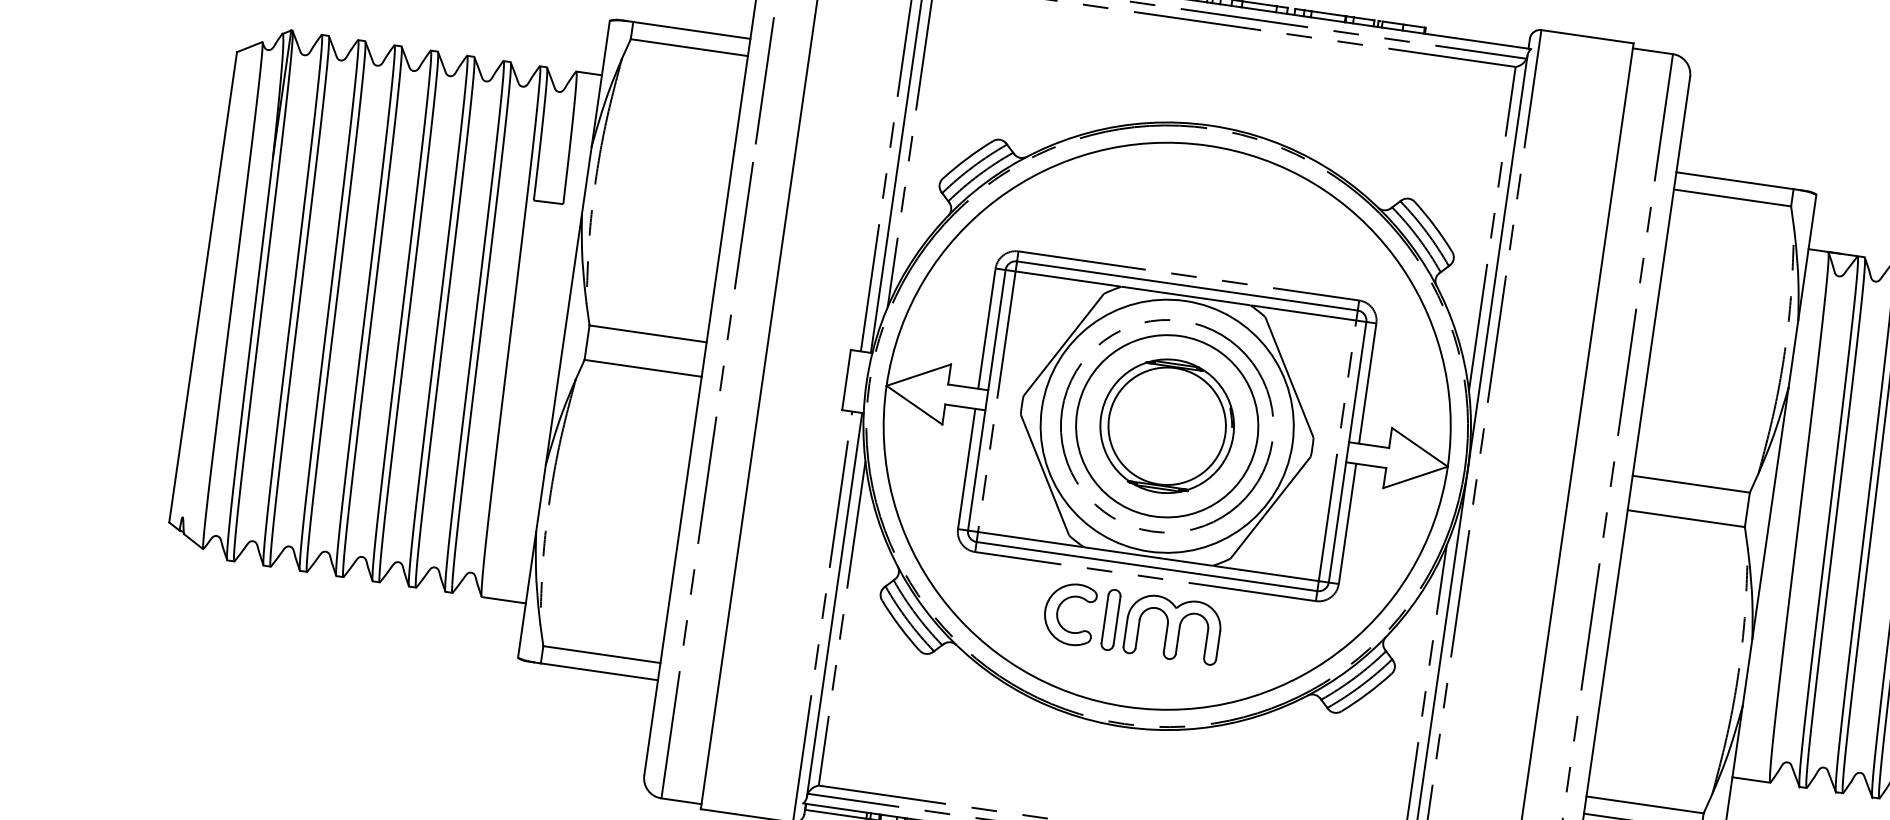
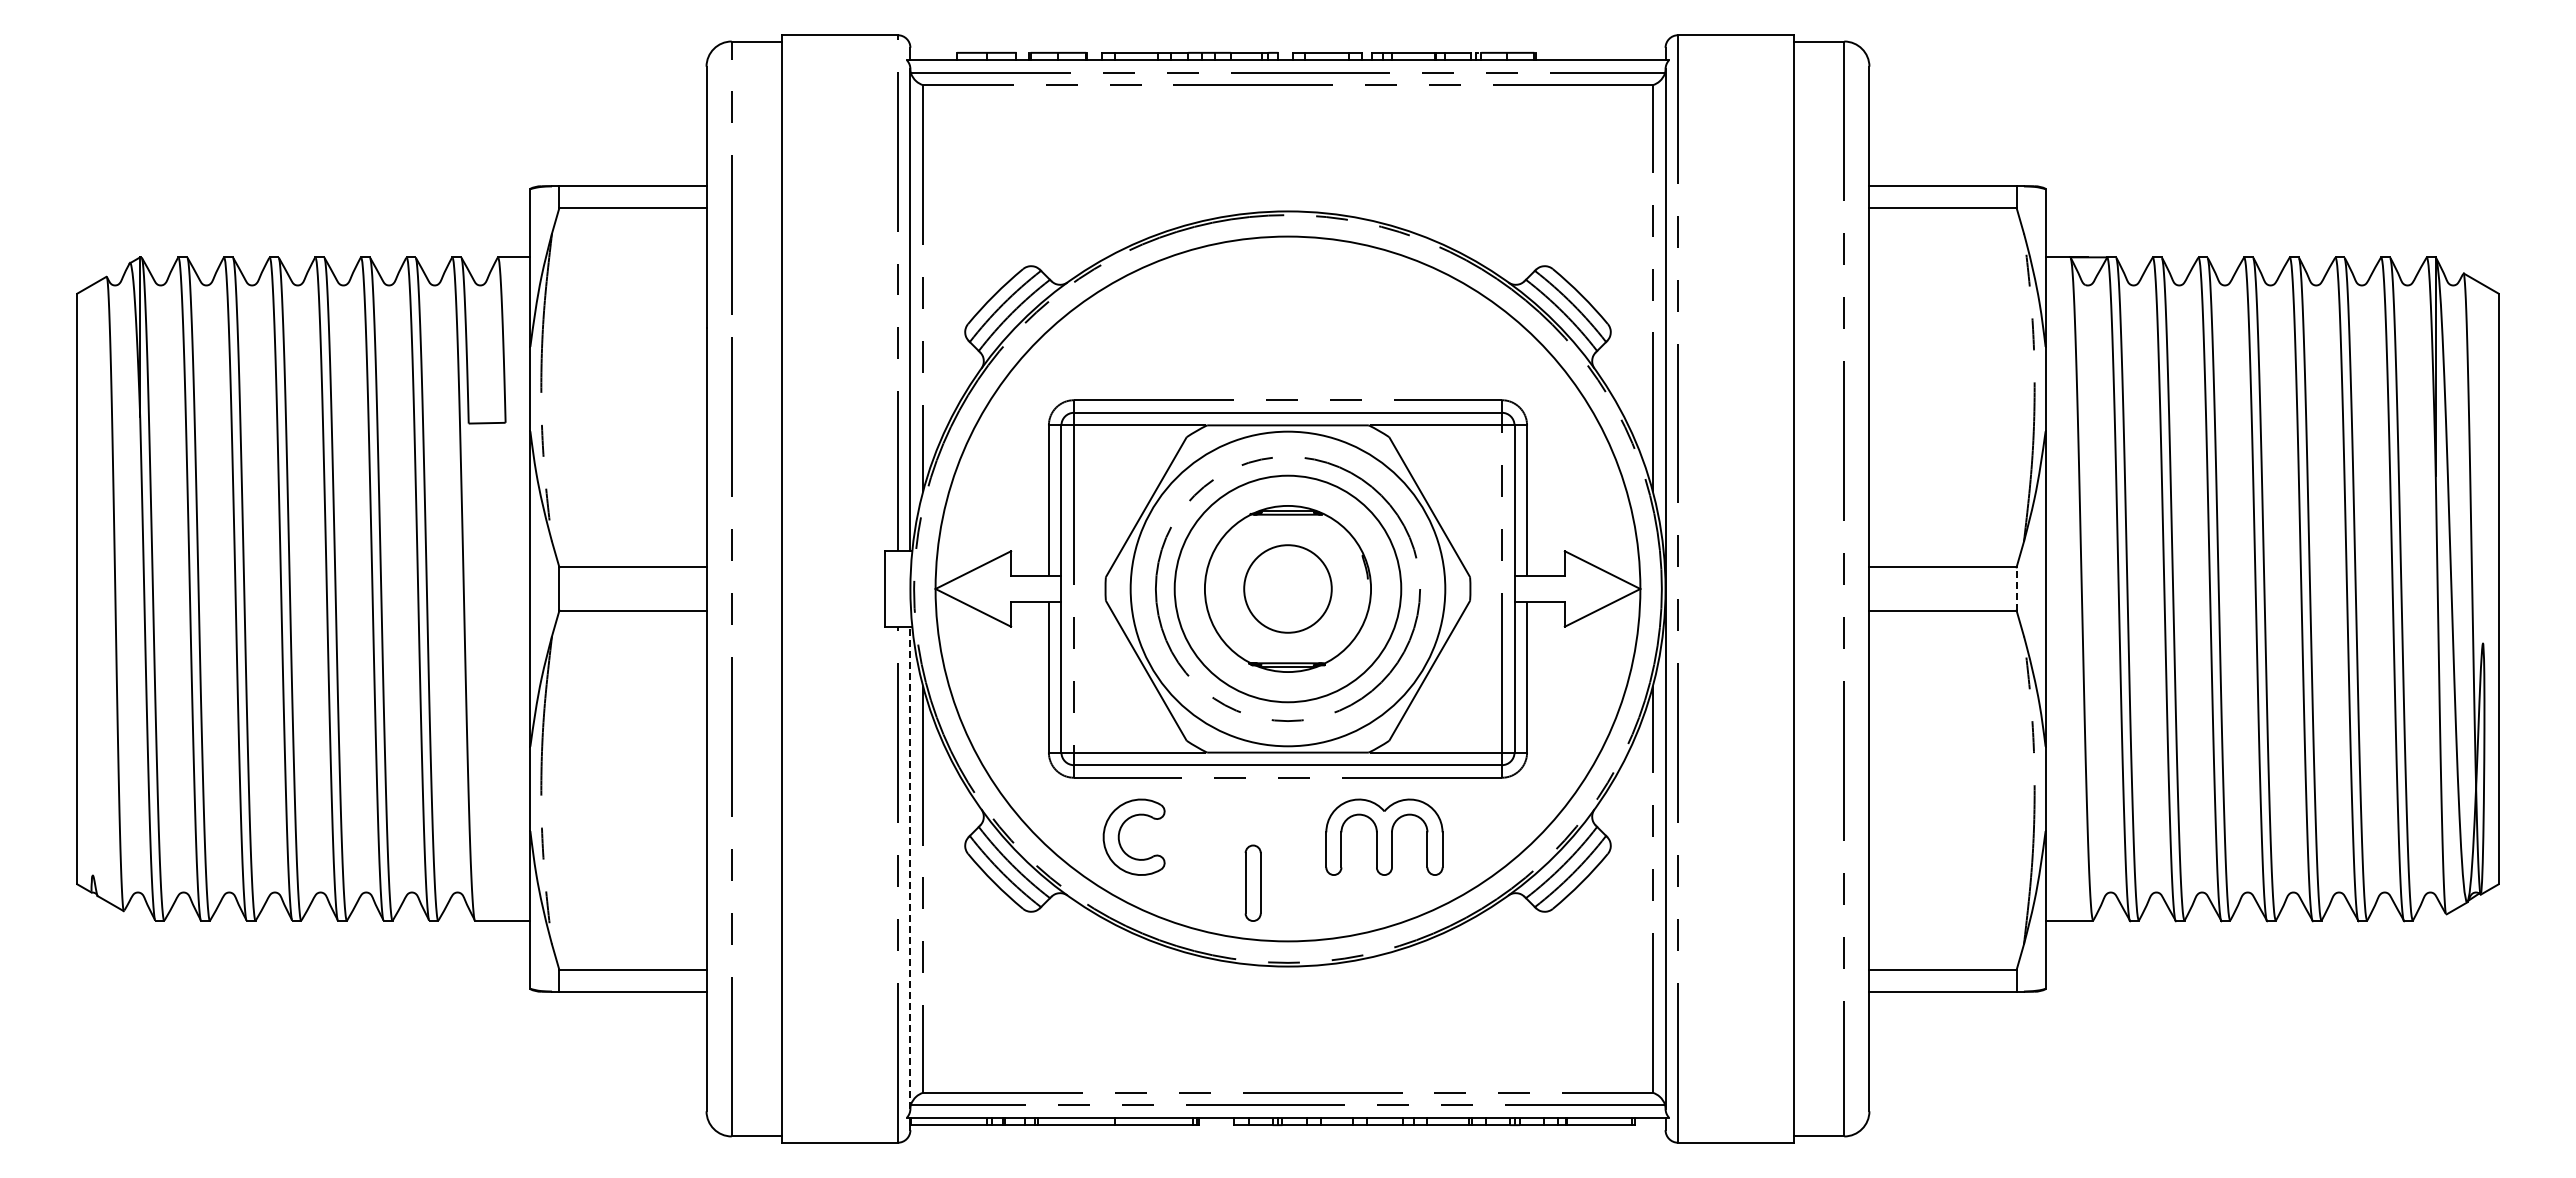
circle: (1166, 425) -> (1287, 588), size x0.6
line: (1747, 510) -> (2016, 589), solid -> dashed
line: (834, 604) -> (910, 867), solid -> dashed
part: (1059, 608) -> (1120, 832), moved
part: (1110, 619) -> (1252, 882), moved
part: (1173, 628) -> (1384, 836), moved

